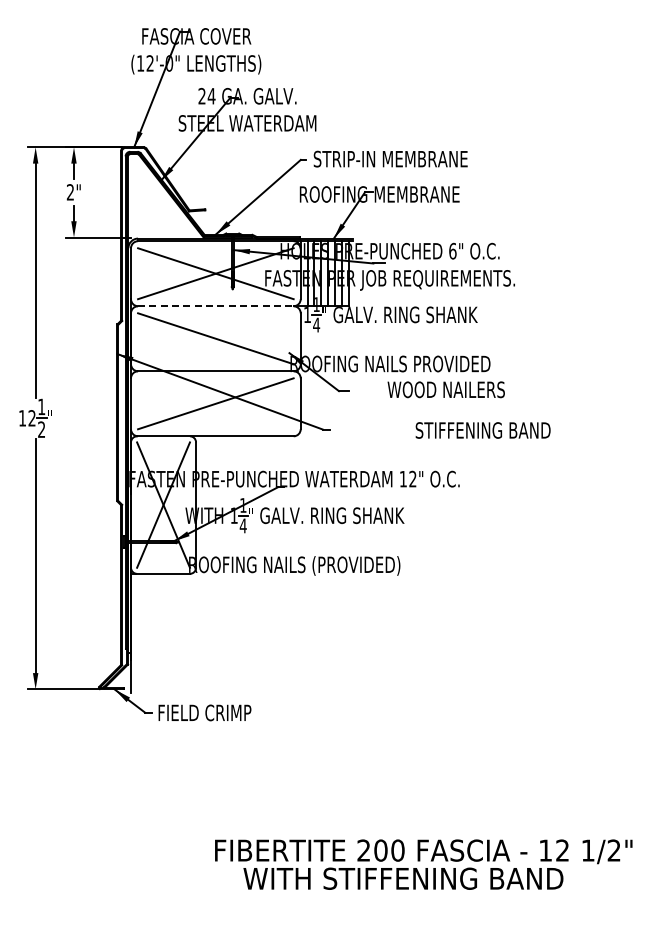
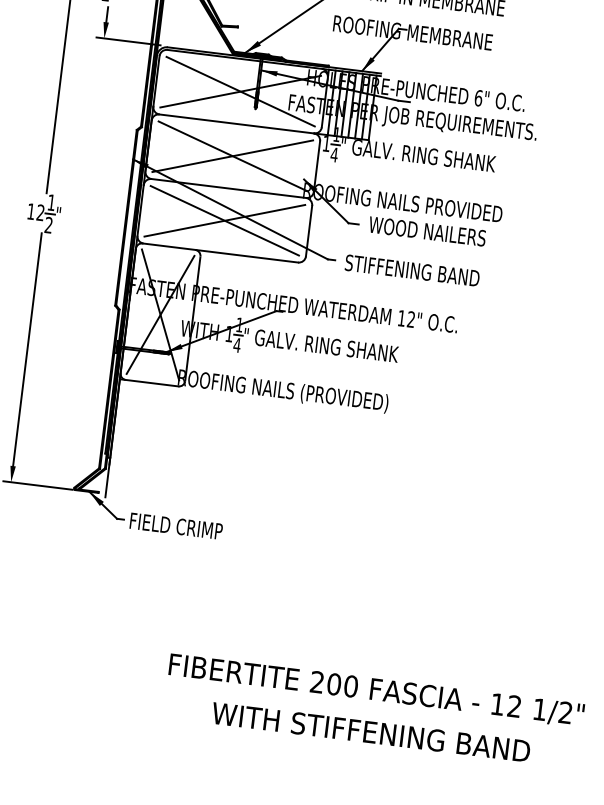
line: (215, 306) -> (236, 124), dashed -> solid
line: (215, 338) -> (232, 155), added
text: (445, 389) -> (426, 231), moved
line: (215, 403) -> (224, 220), added
text: (482, 430) -> (411, 270), moved
text: (403, 878) -> (371, 732), moved

